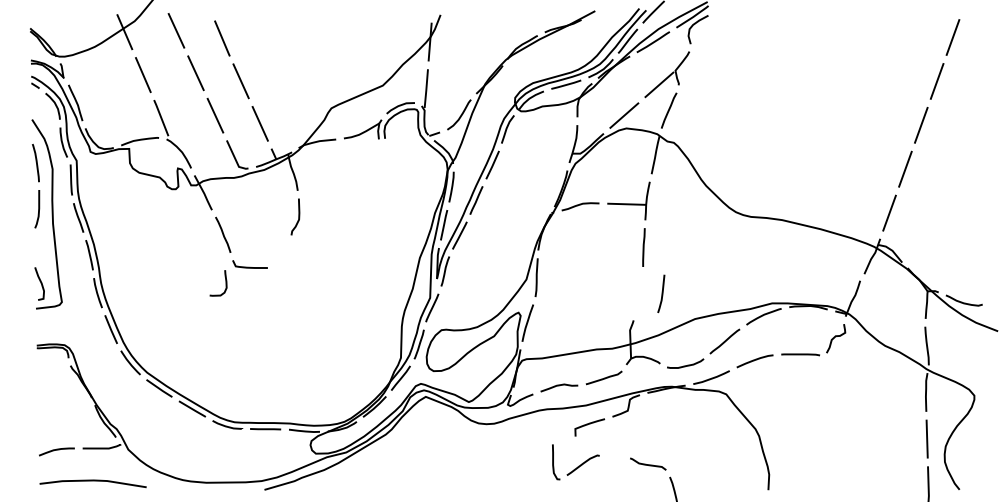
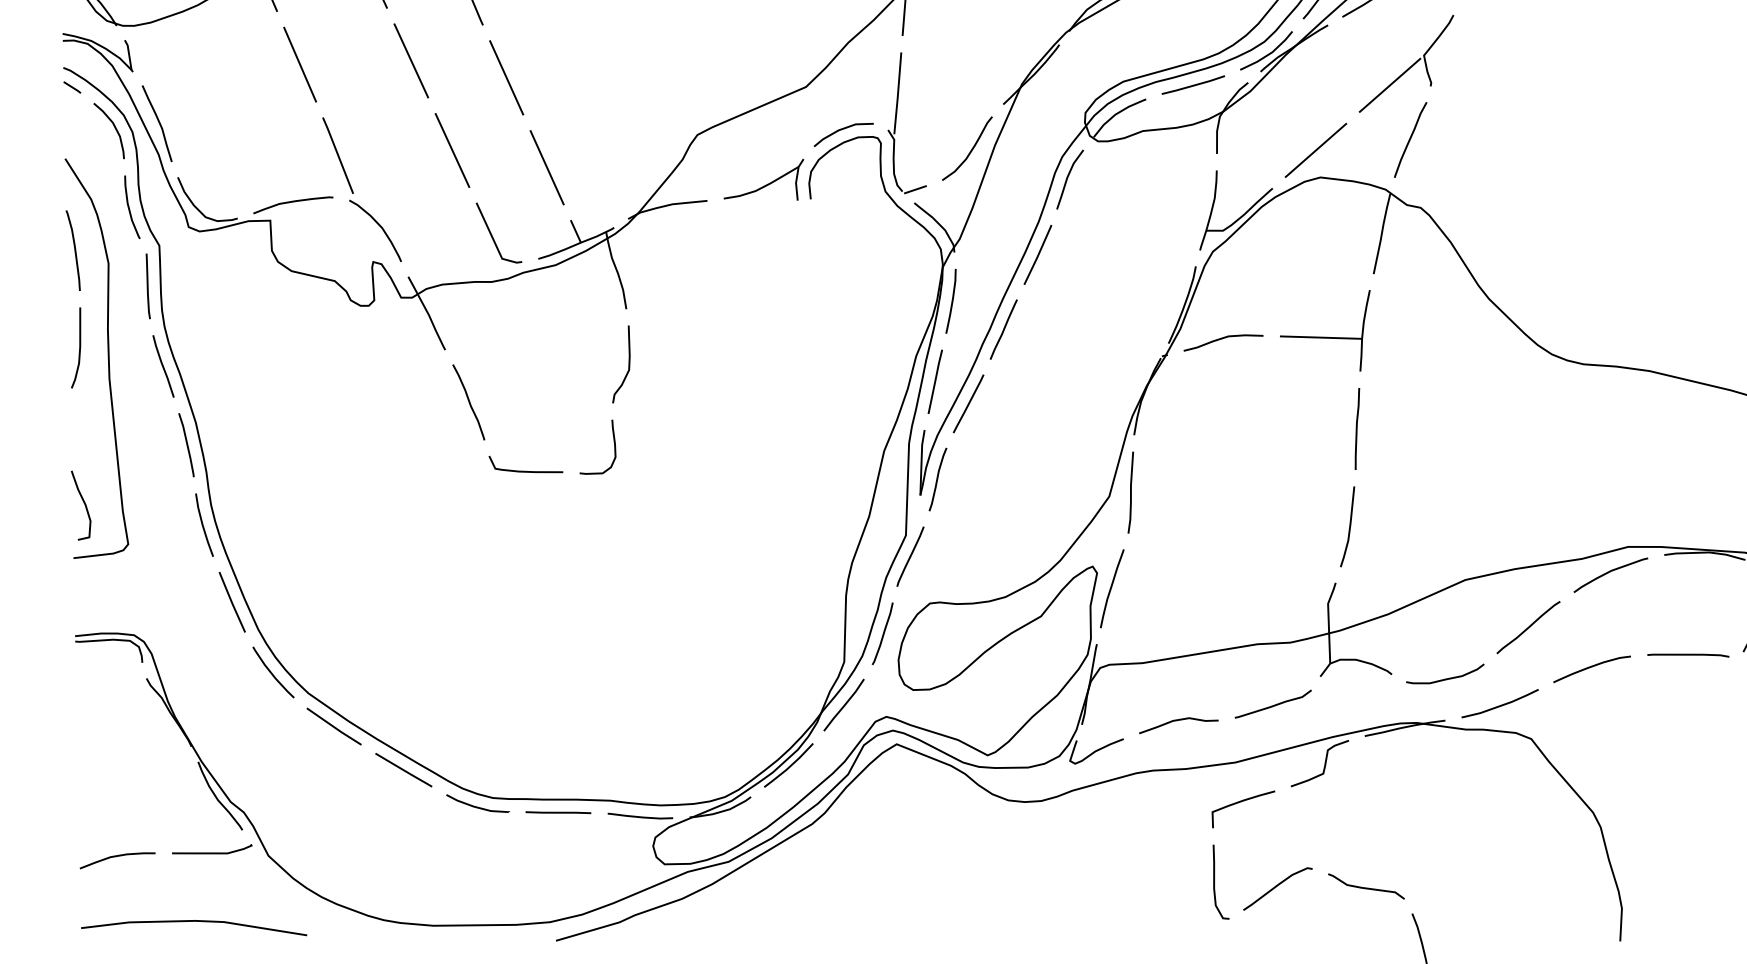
curve: (225, 283) -> (613, 447), moved
curve: (661, 293) -> (1348, 526), moved
part: (575, 462) -> (1261, 882), moved

